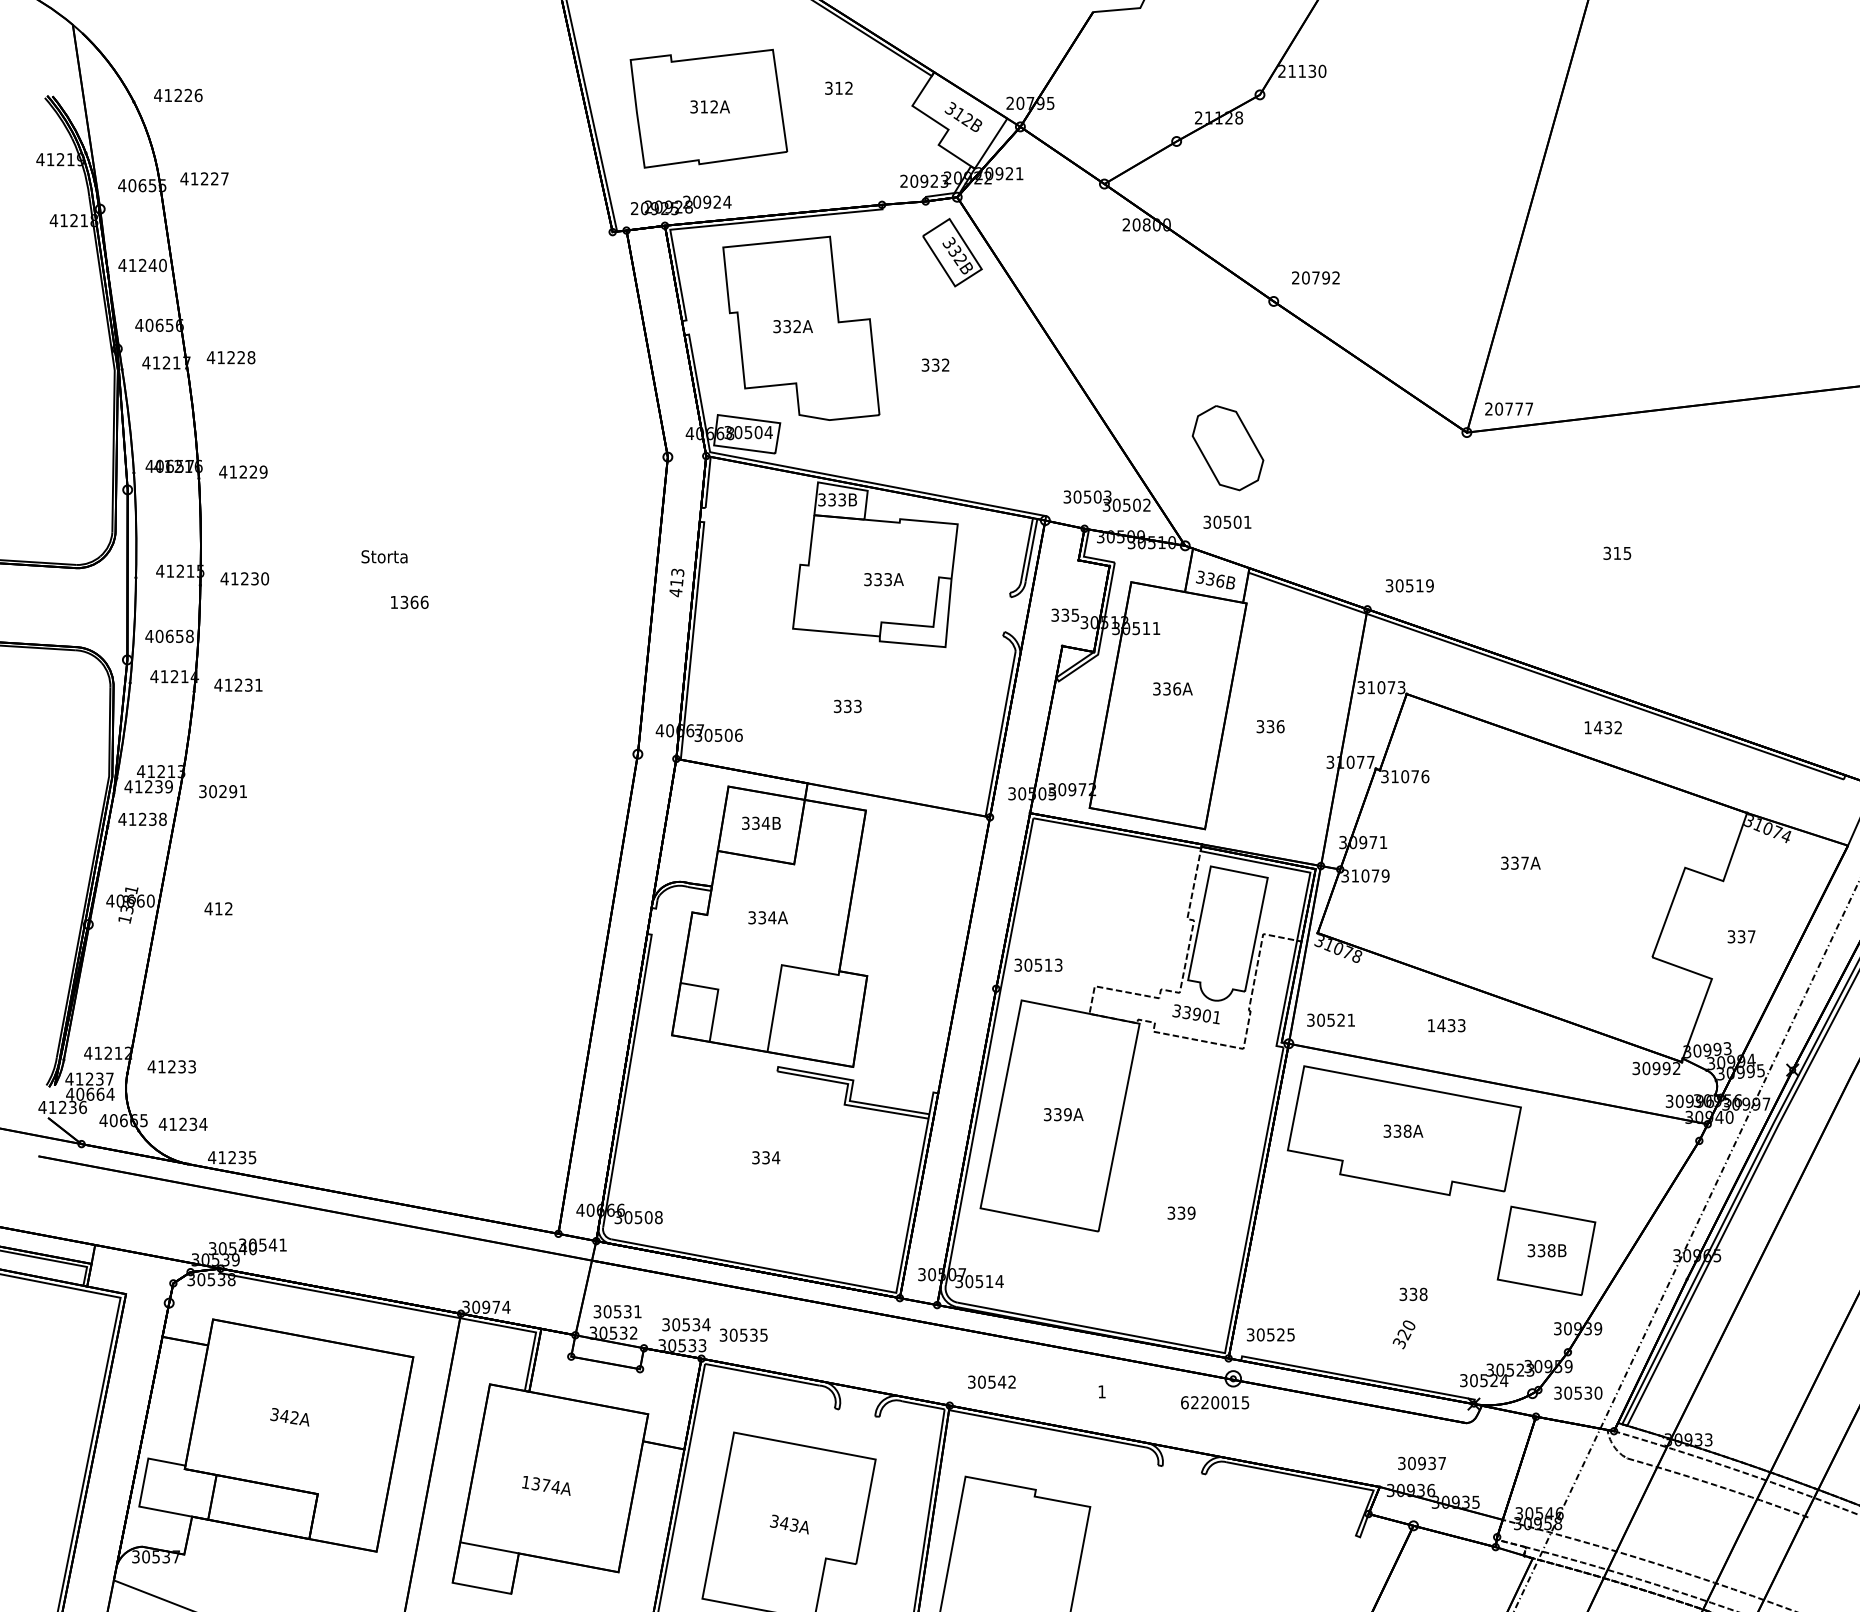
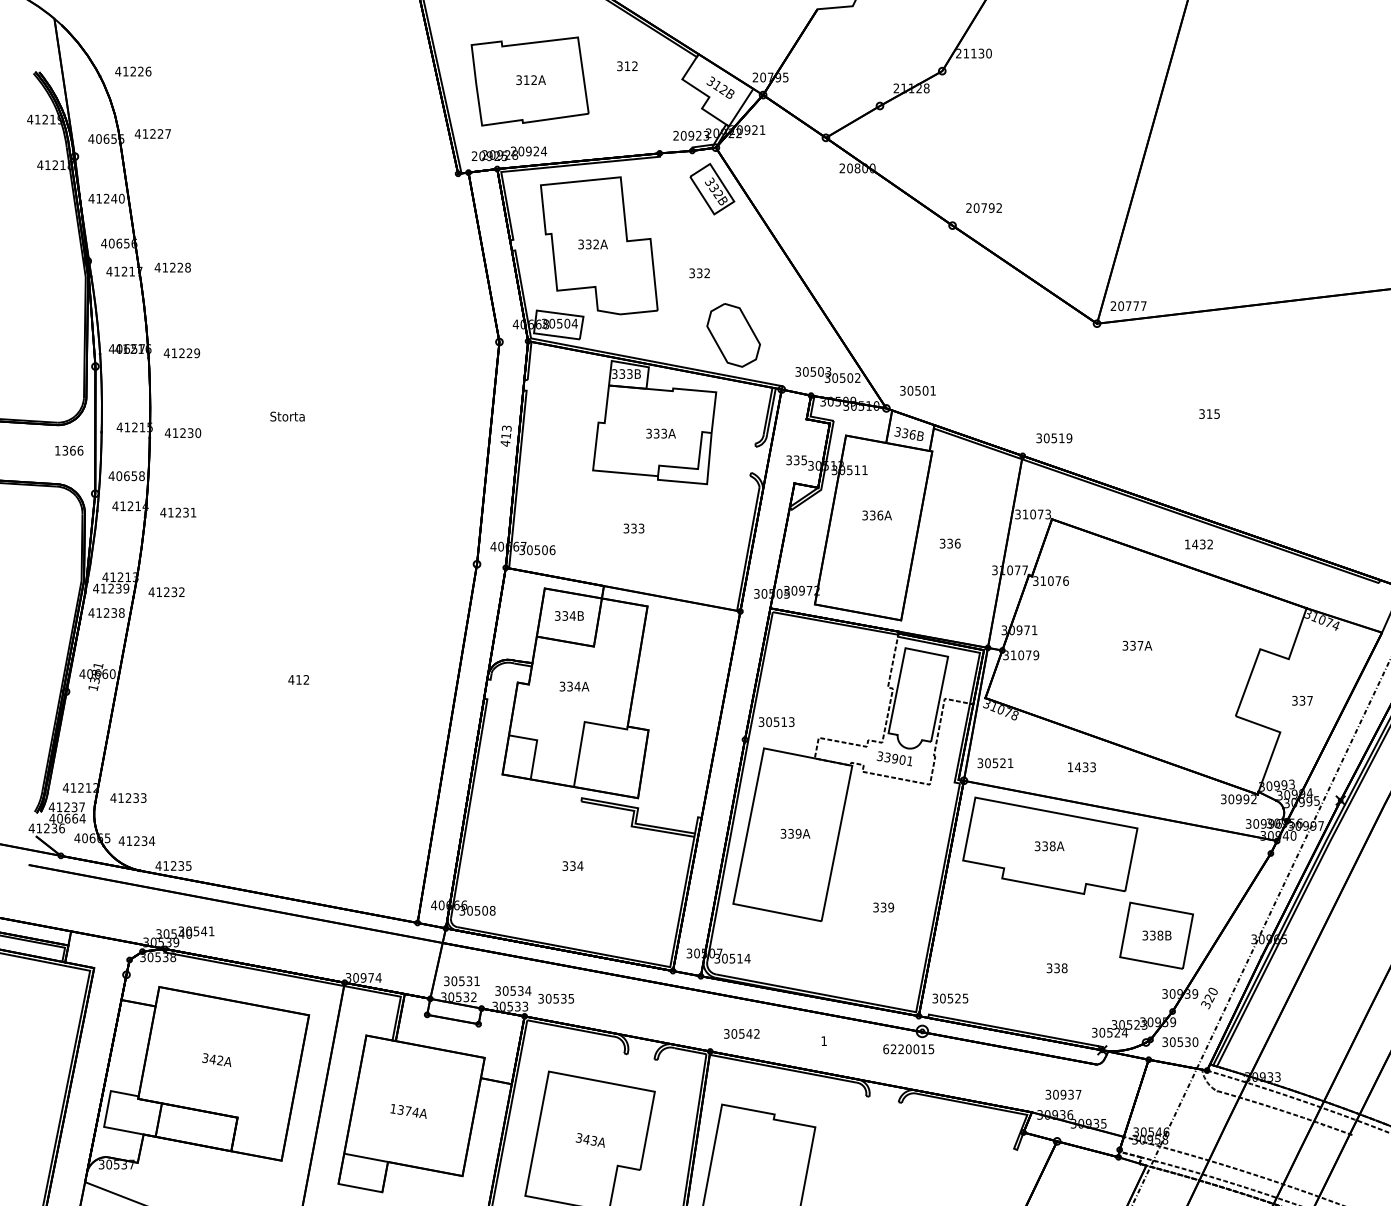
part: (1227, 448) -> (733, 335), moved
text: (409, 601) -> (69, 450), moved
text: (222, 791) -> (166, 592), 30291 -> 41232
text: (218, 908) -> (298, 679), moved
text: (1403, 1334) -> (1208, 998), moved

